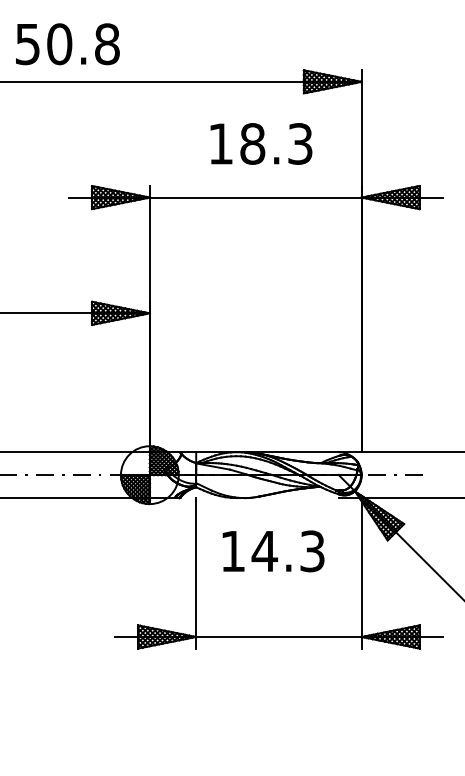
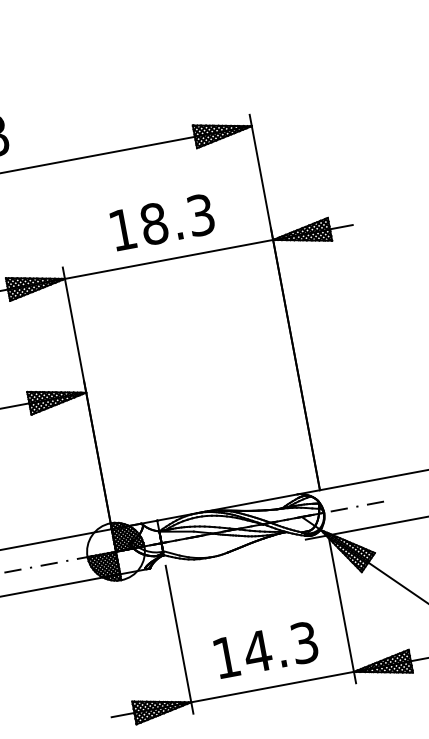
text: (261, 143) -> (162, 221), moved
text: (273, 551) -> (266, 650), moved

